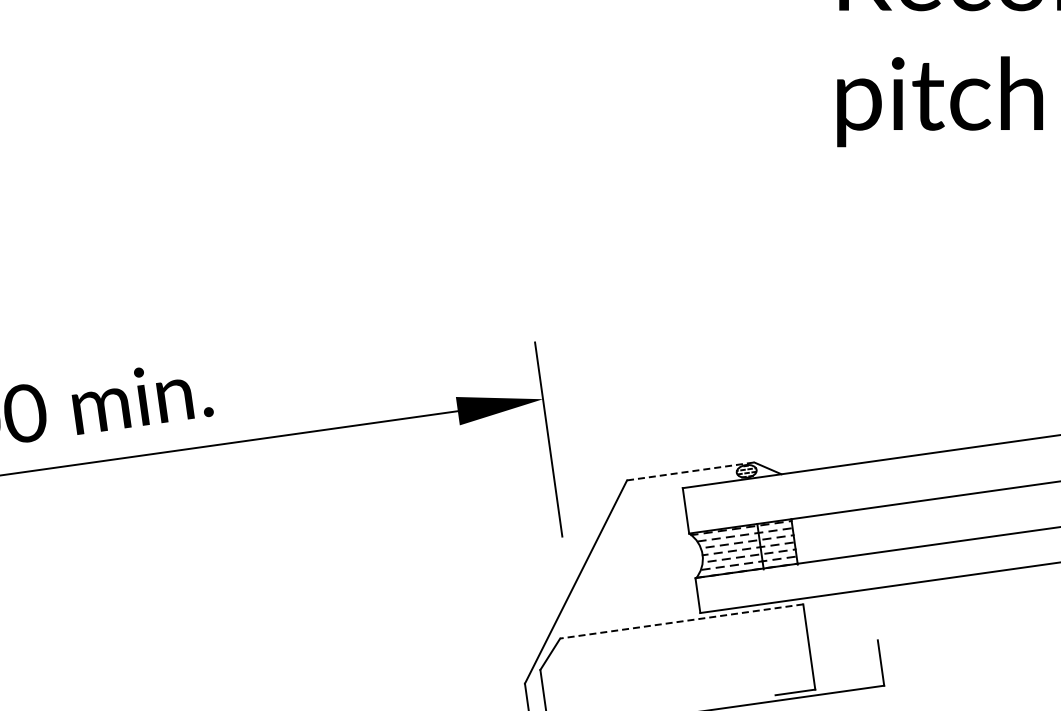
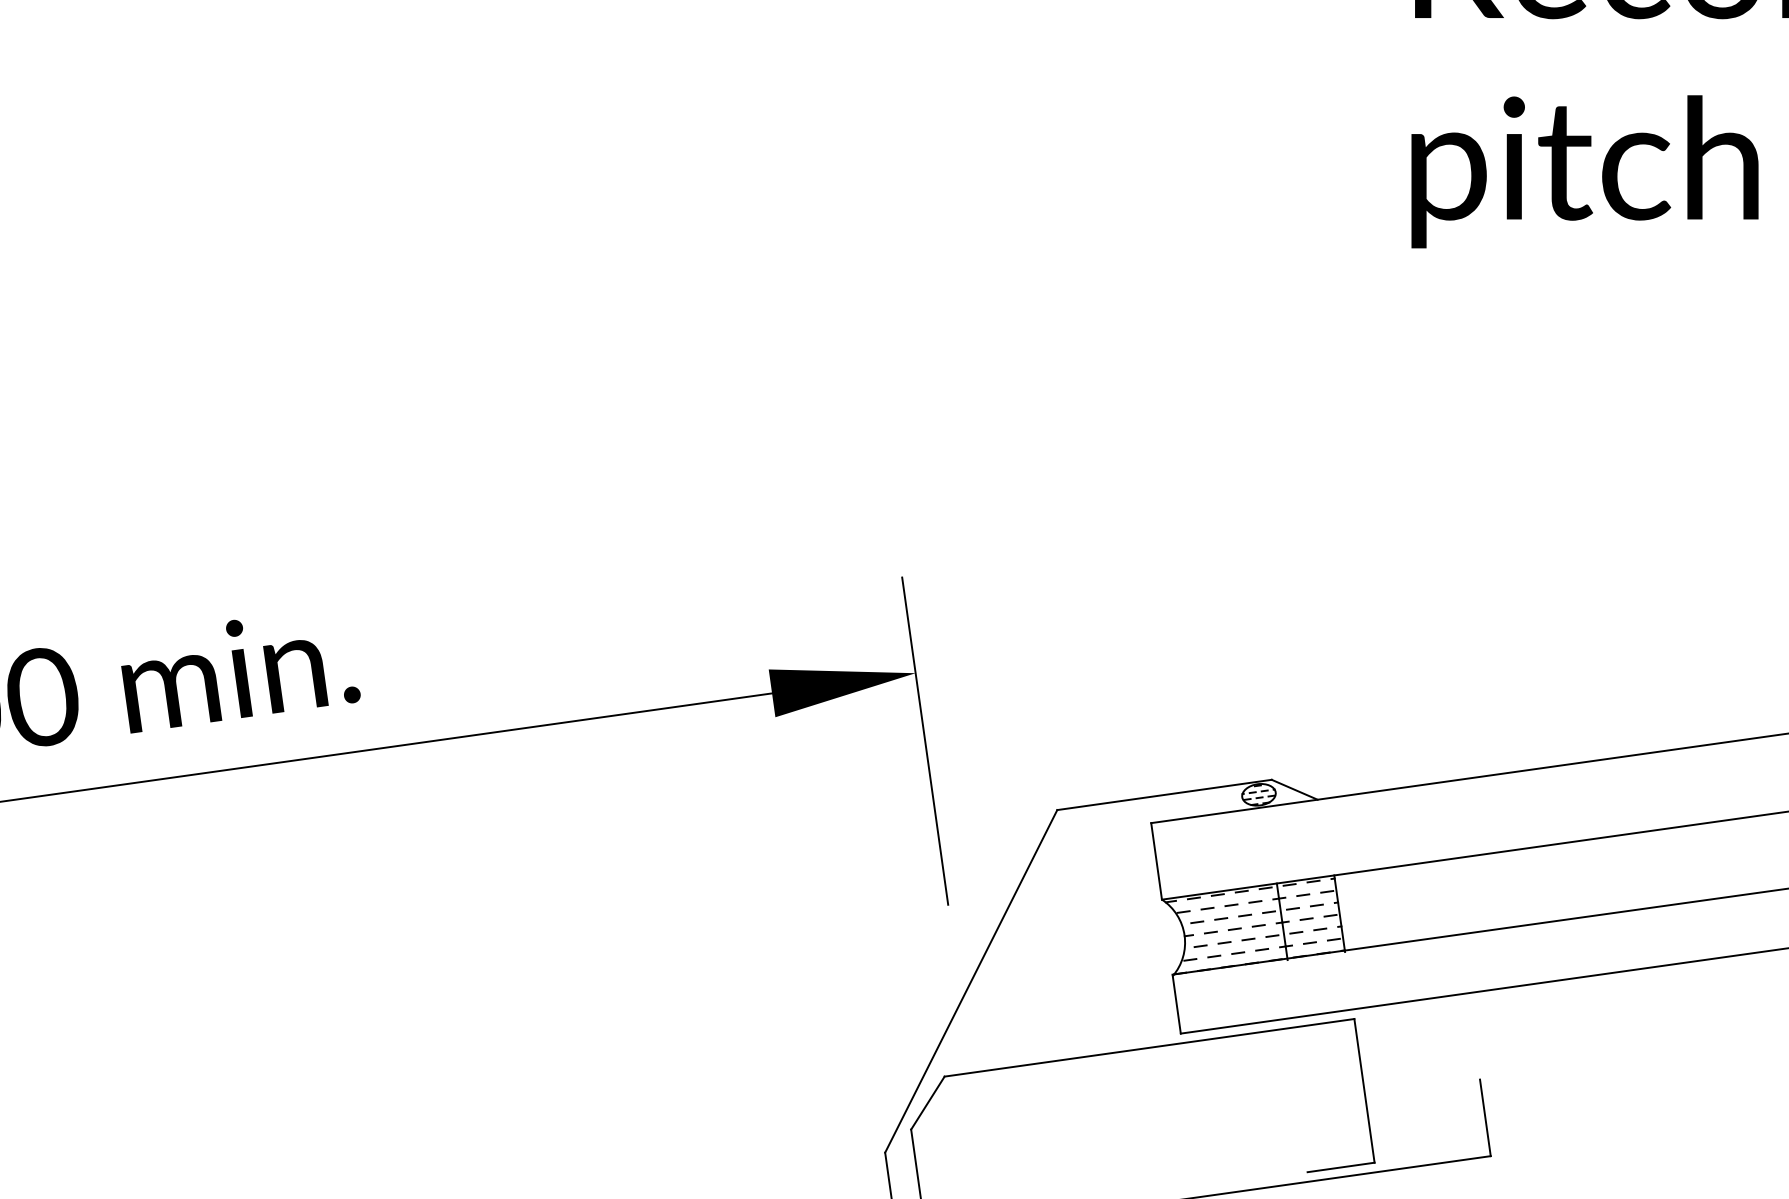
line: (691, 471) -> (1165, 795), dashed -> solid
line: (681, 621) -> (1149, 1047), dashed -> solid

